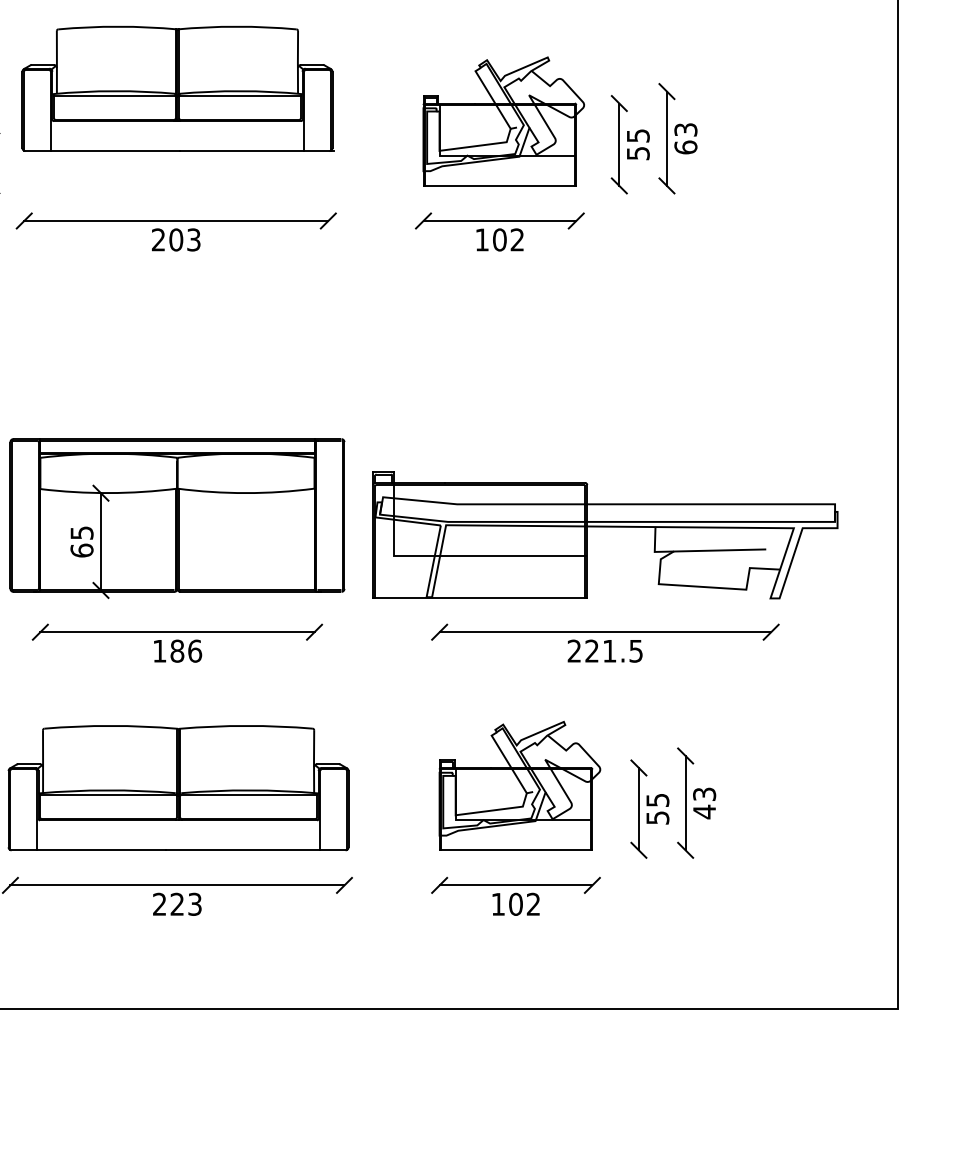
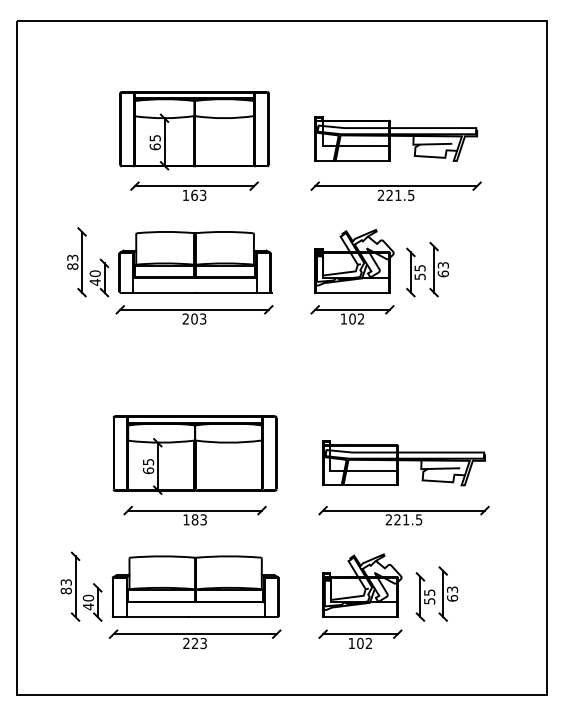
part: (178, 89) -> (195, 262), moved
part: (604, 535) -> (403, 463), size x0.71
text: (194, 650) -> (203, 519), 186 -> 183
text: (704, 812) -> (452, 598), 43 -> 63

